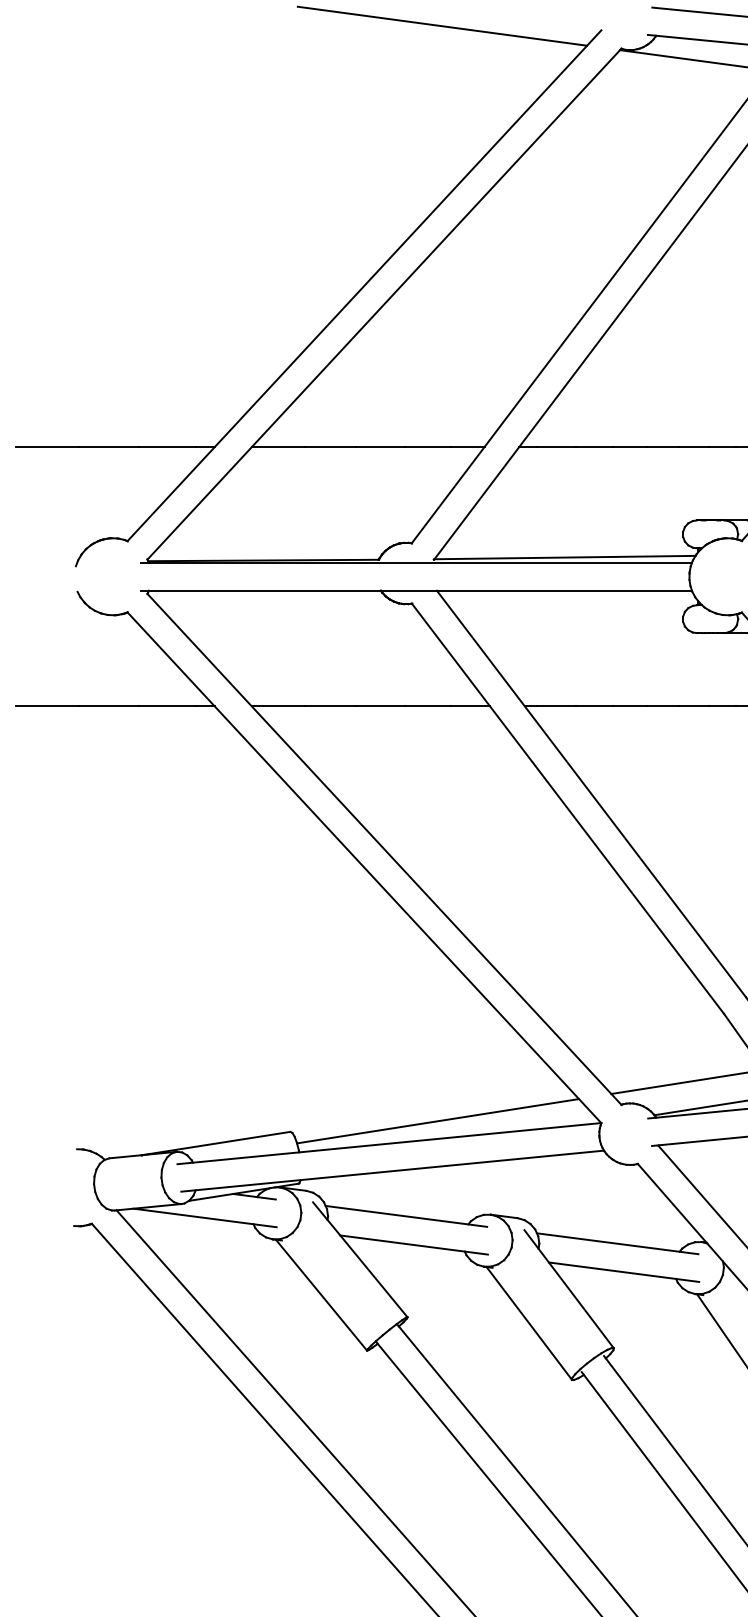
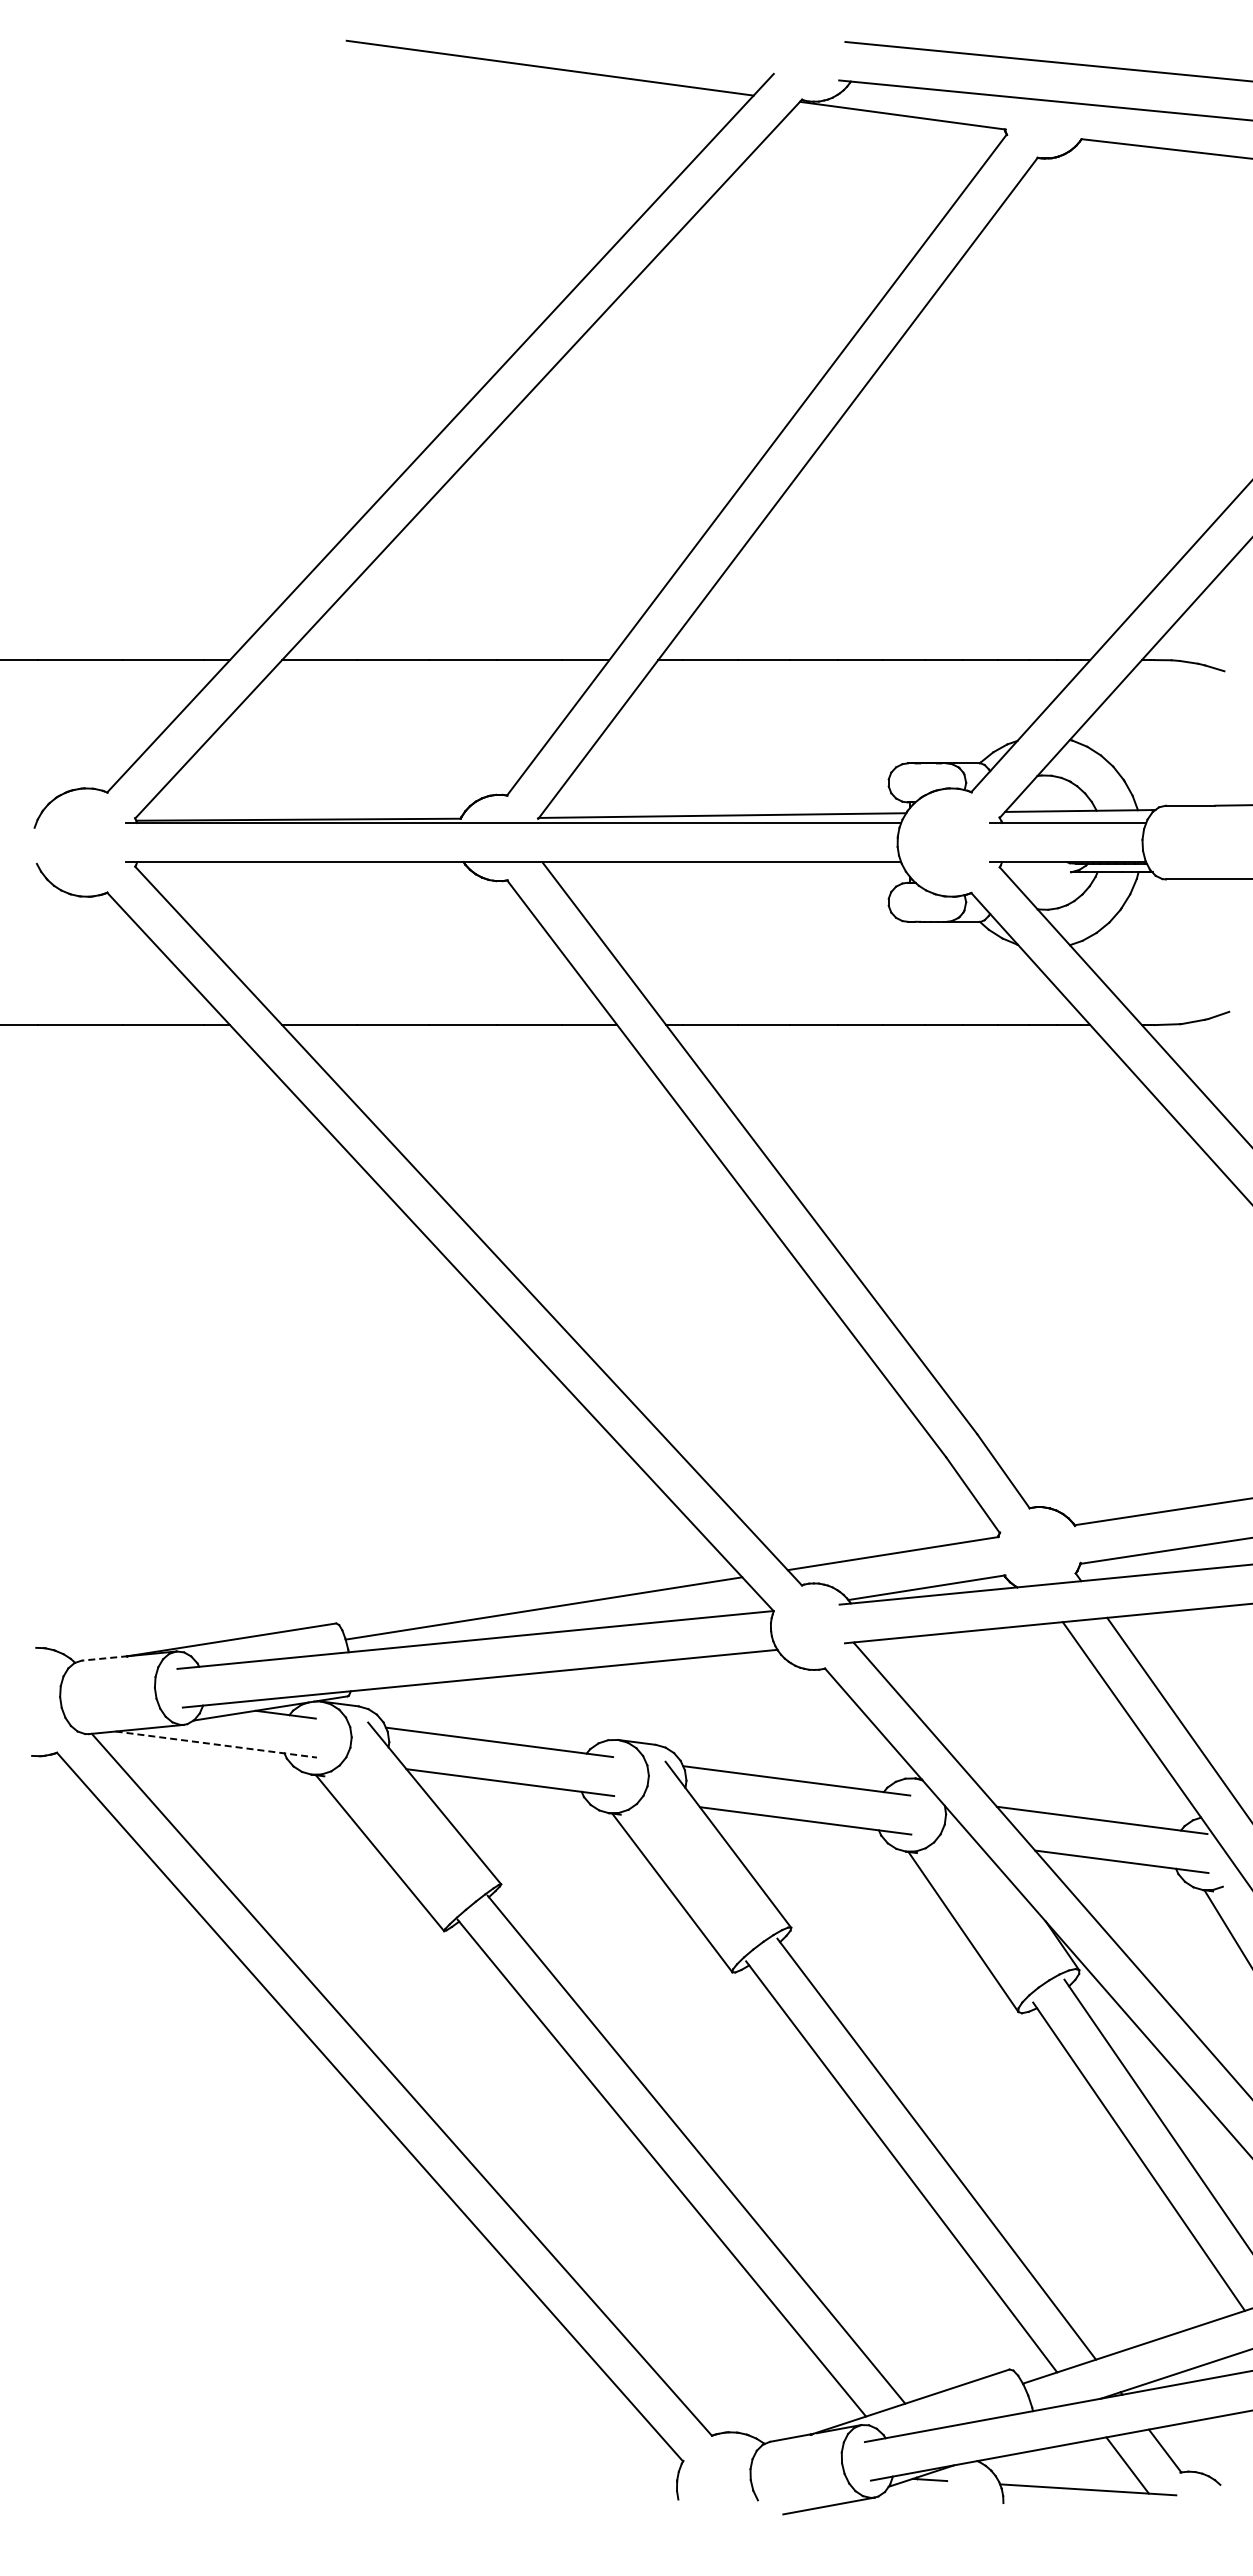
line: (125, 1156) -> (104, 1658), solid -> dashed
line: (205, 1217) -> (216, 1744), solid -> dashed

